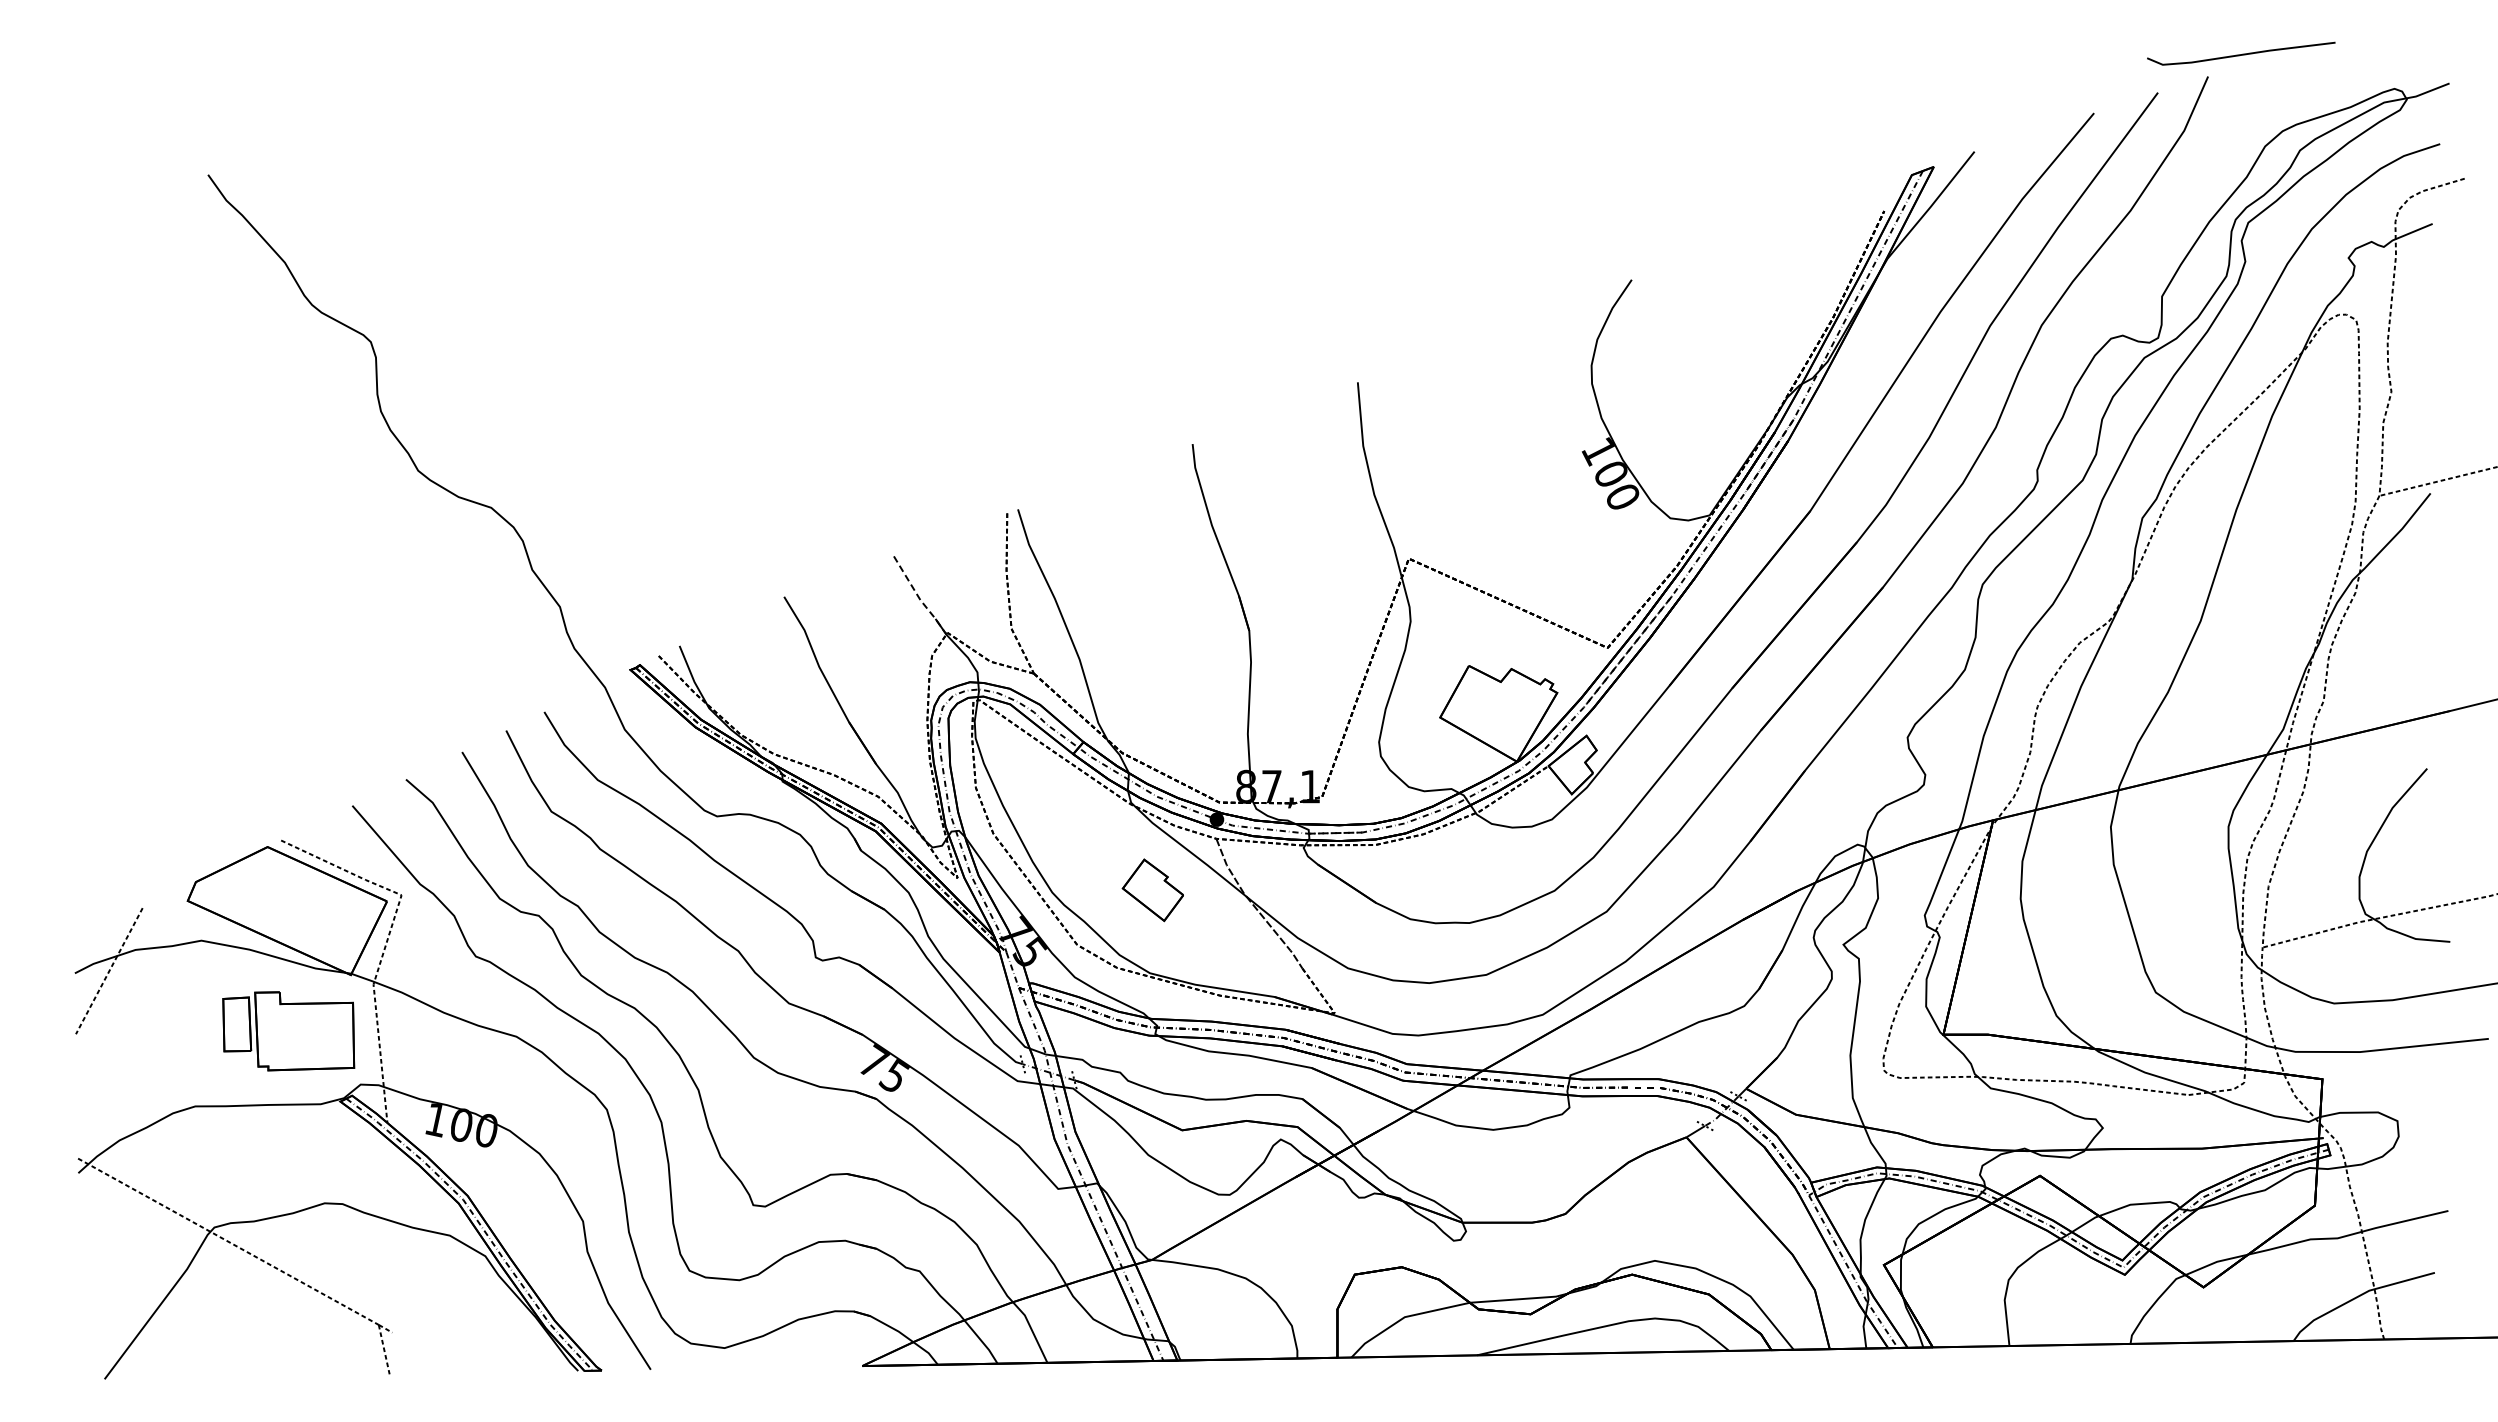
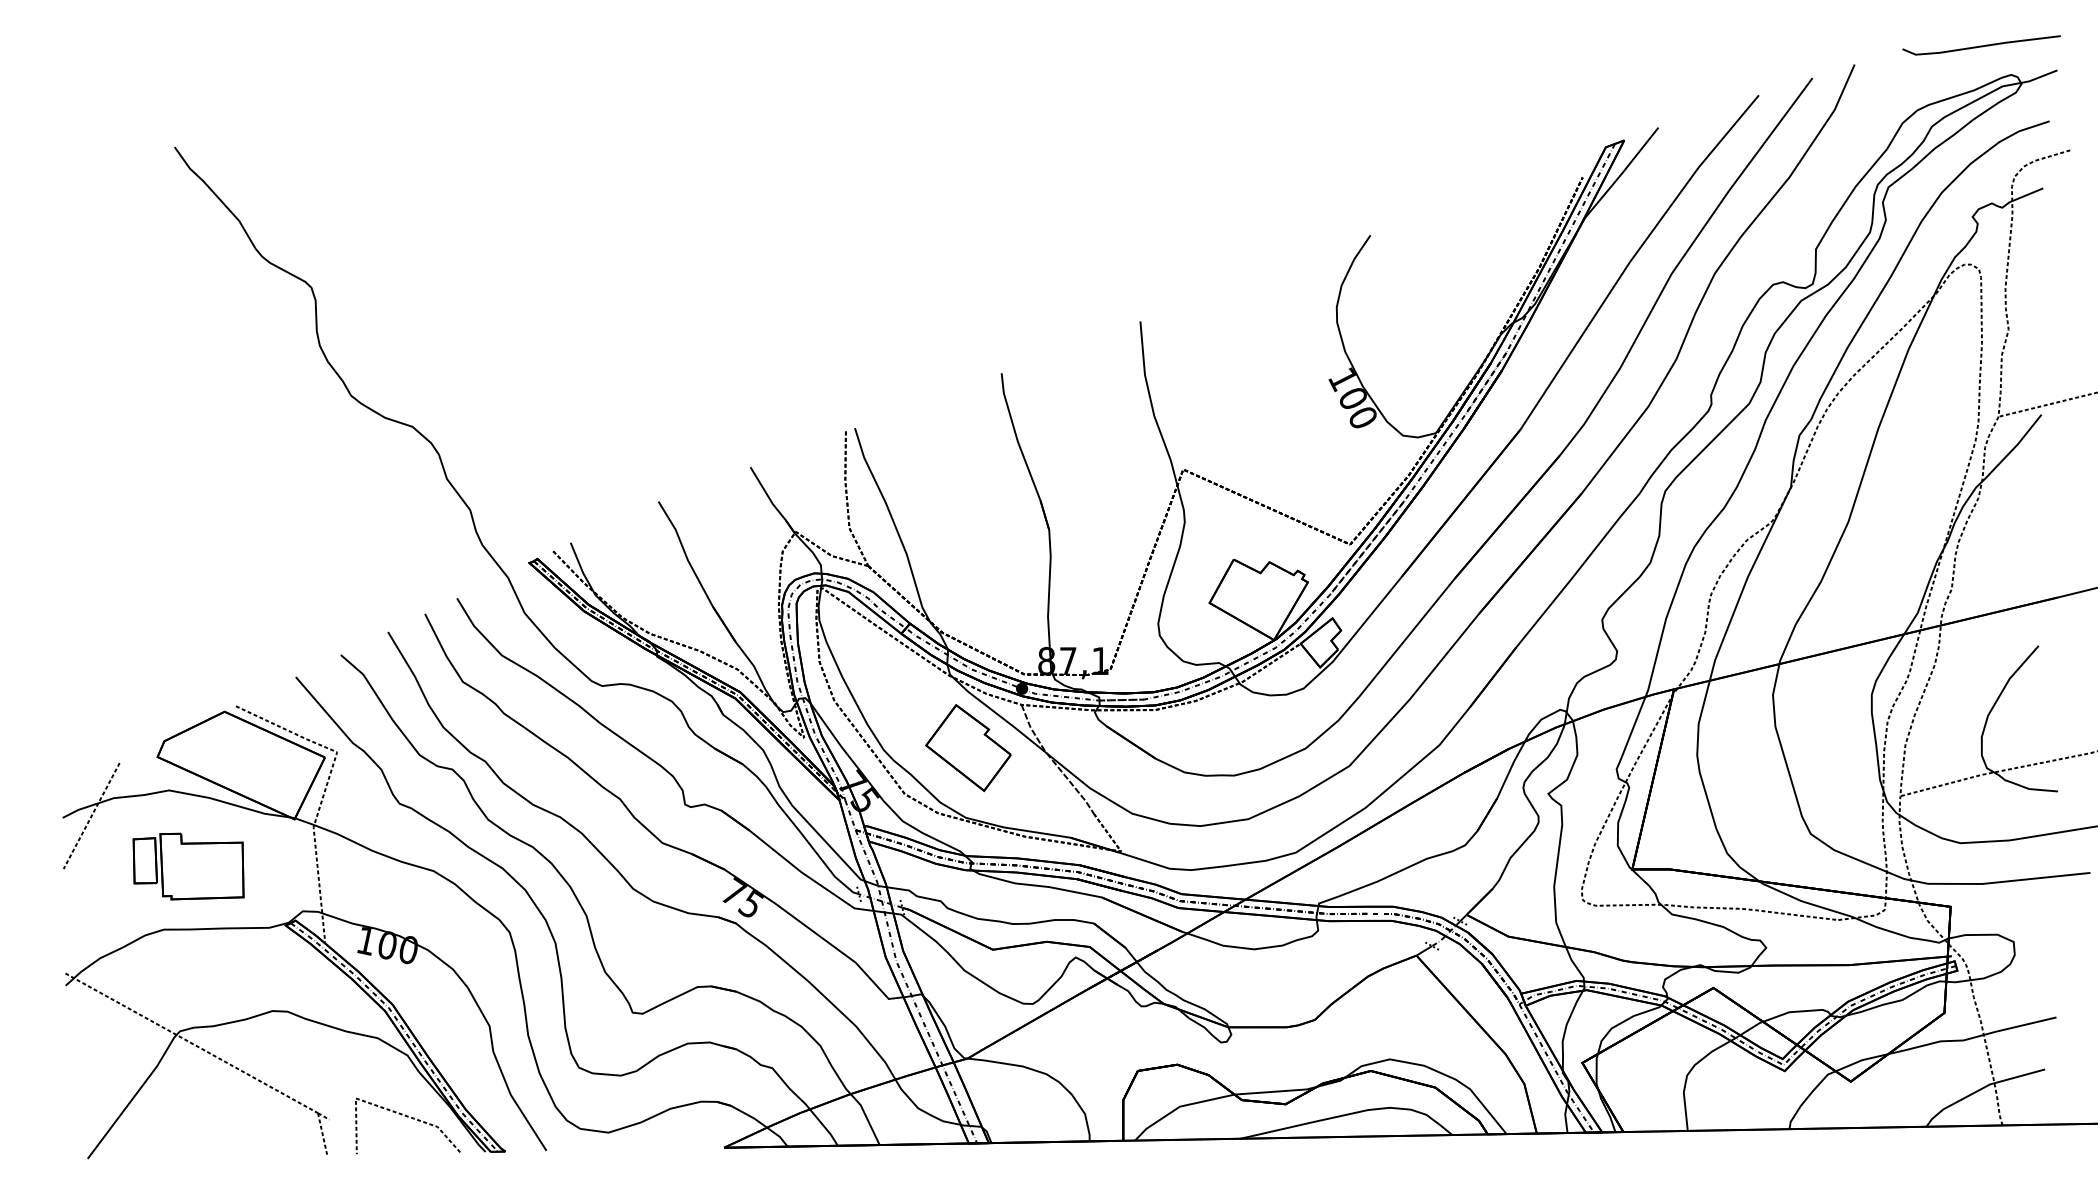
line: (2242, 53) -> (1982, 45), moved
line: (918, 597) -> (771, 502), dashed -> solid
part: (1152, 890) -> (967, 748), size x1.67
part: (288, 1031) -> (188, 866), moved
line: (489, 1331) -> (411, 1118), added

